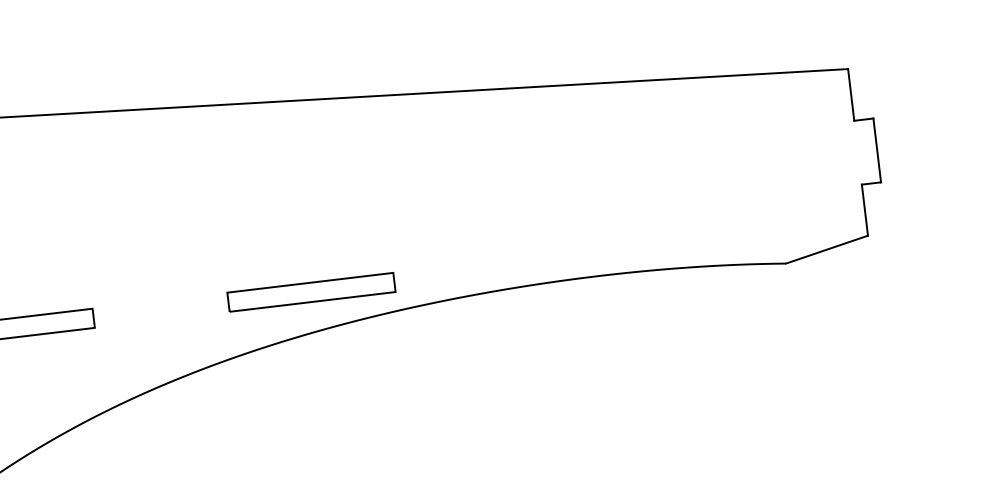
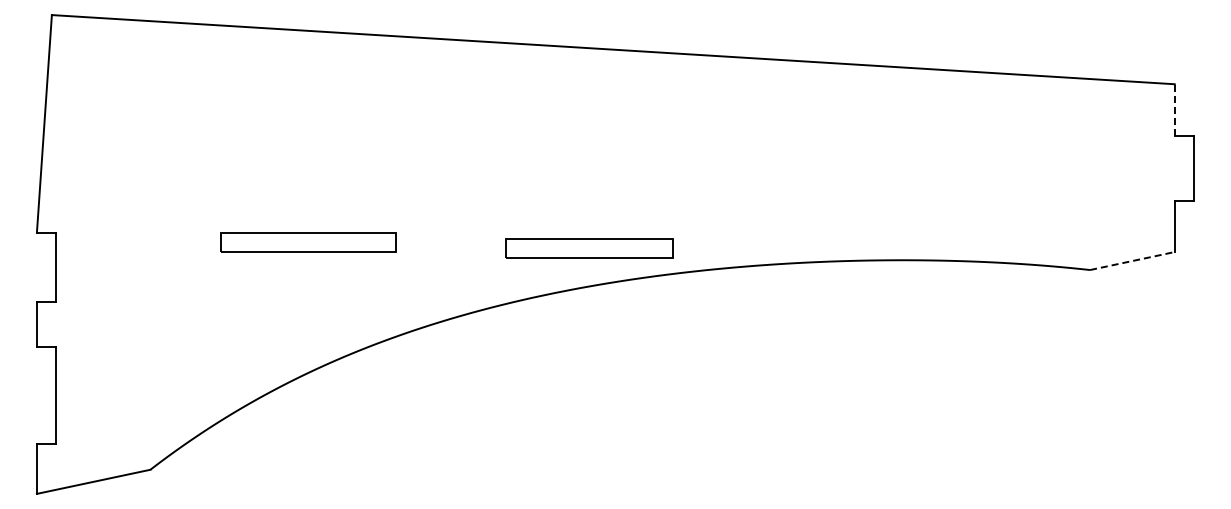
line: (850, 94) -> (1174, 109), solid -> dashed
line: (826, 249) -> (1132, 260), solid -> dashed
part: (311, 292) -> (589, 248), moved

